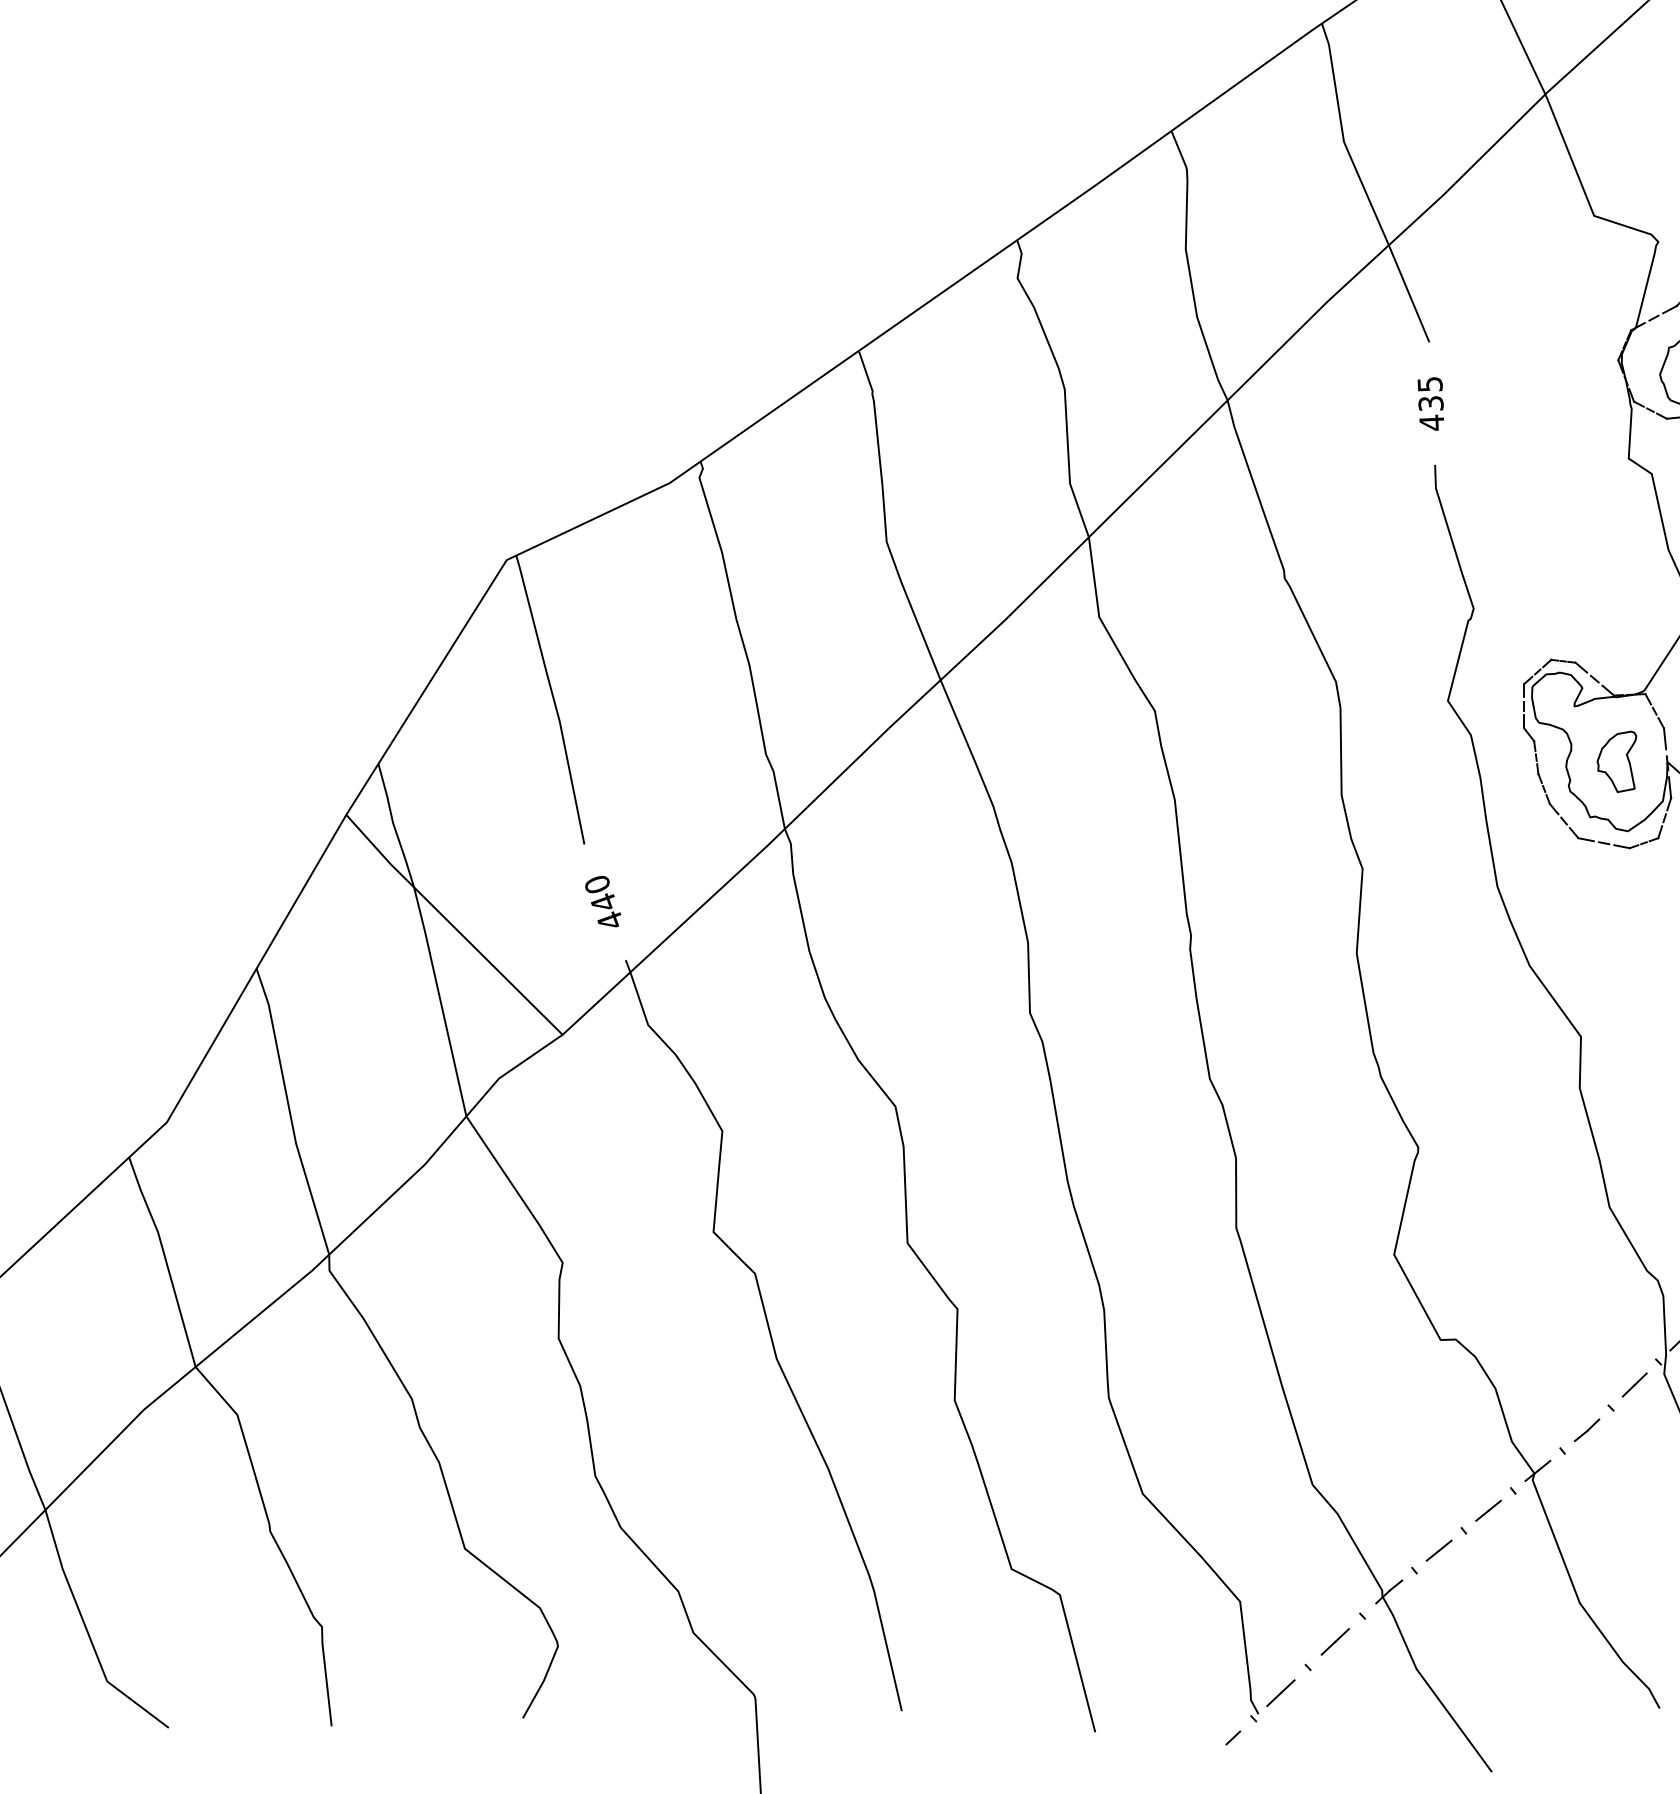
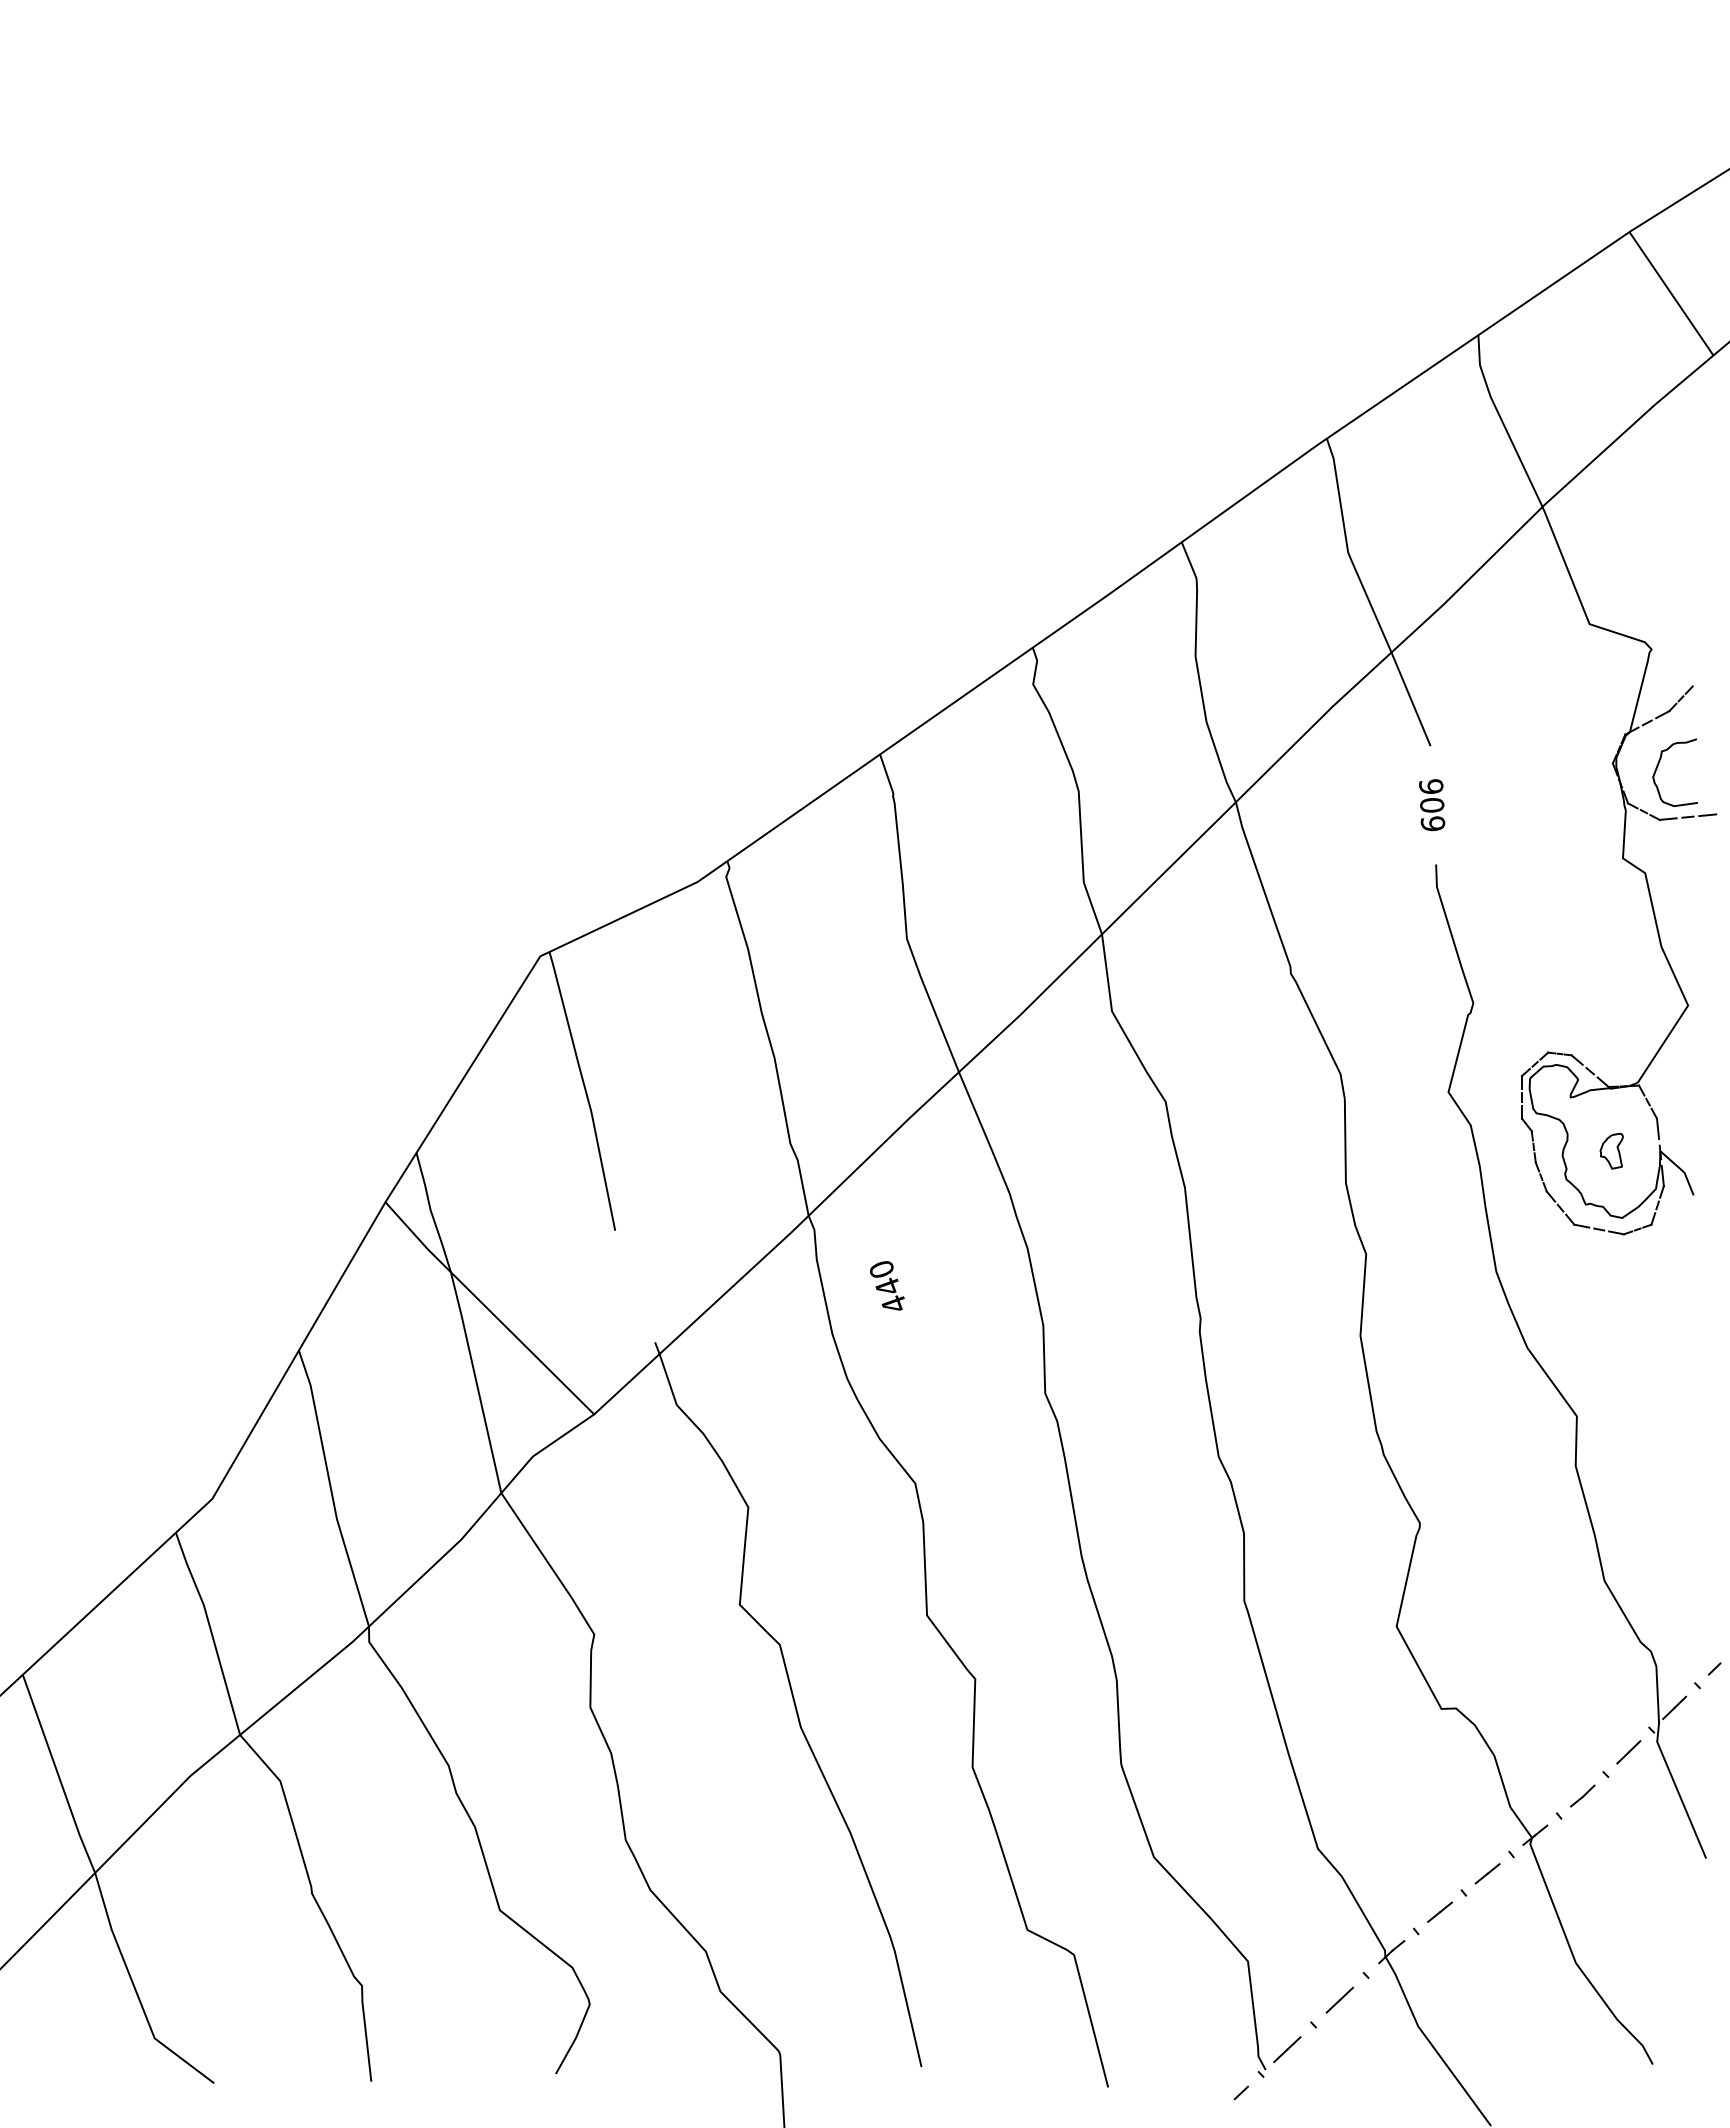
text: (1431, 403) -> (1432, 805), 435 -> 606
part: (1616, 762) -> (1611, 1151), size x0.6
text: (603, 901) -> (887, 1285), moved

